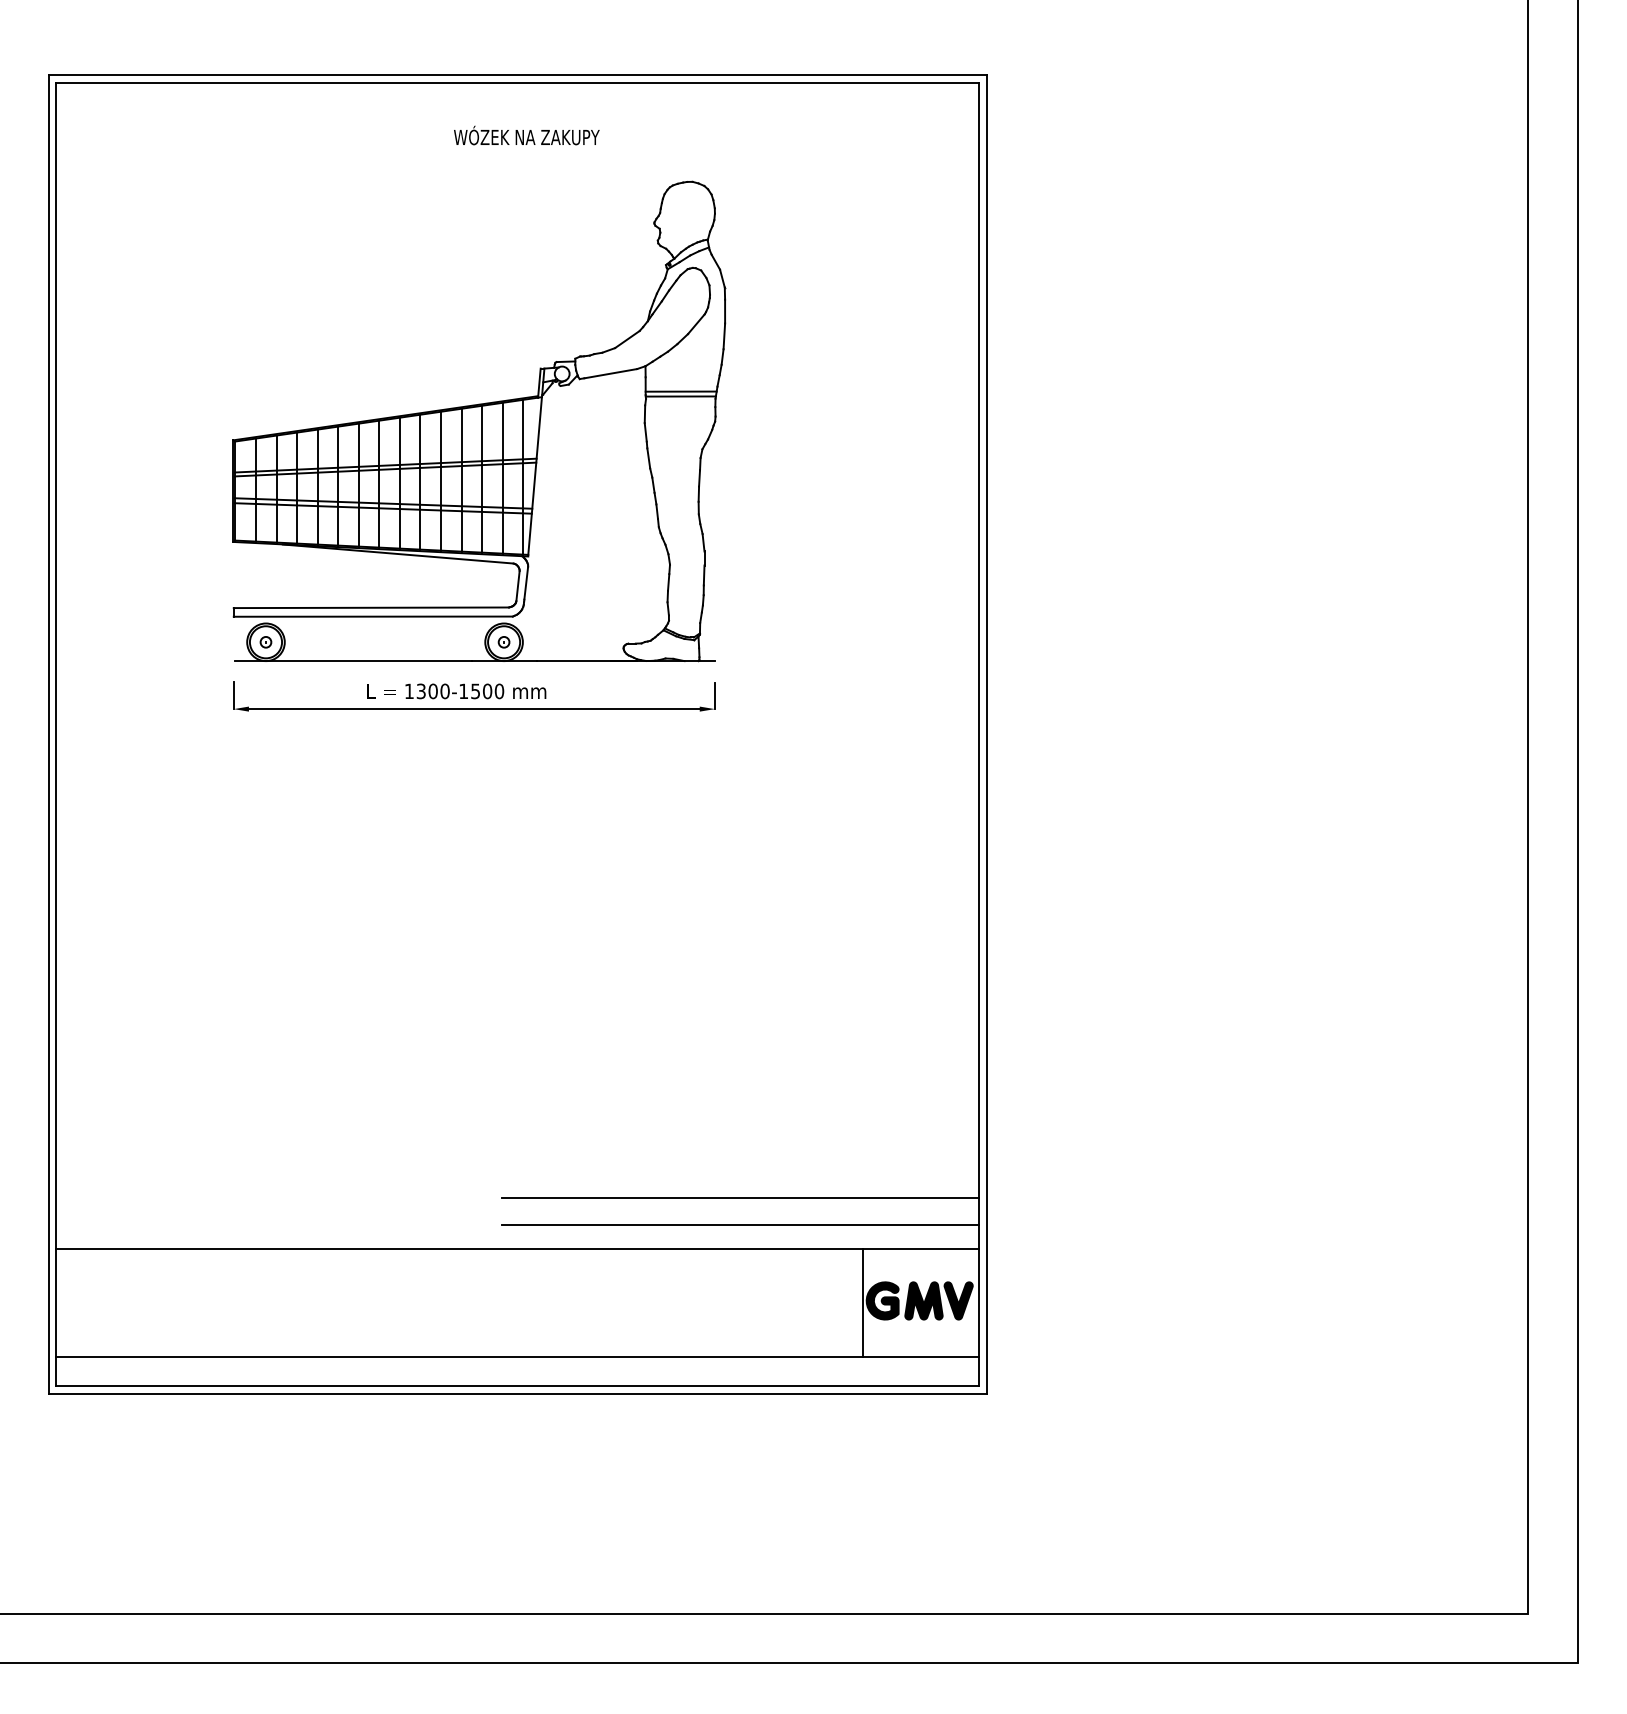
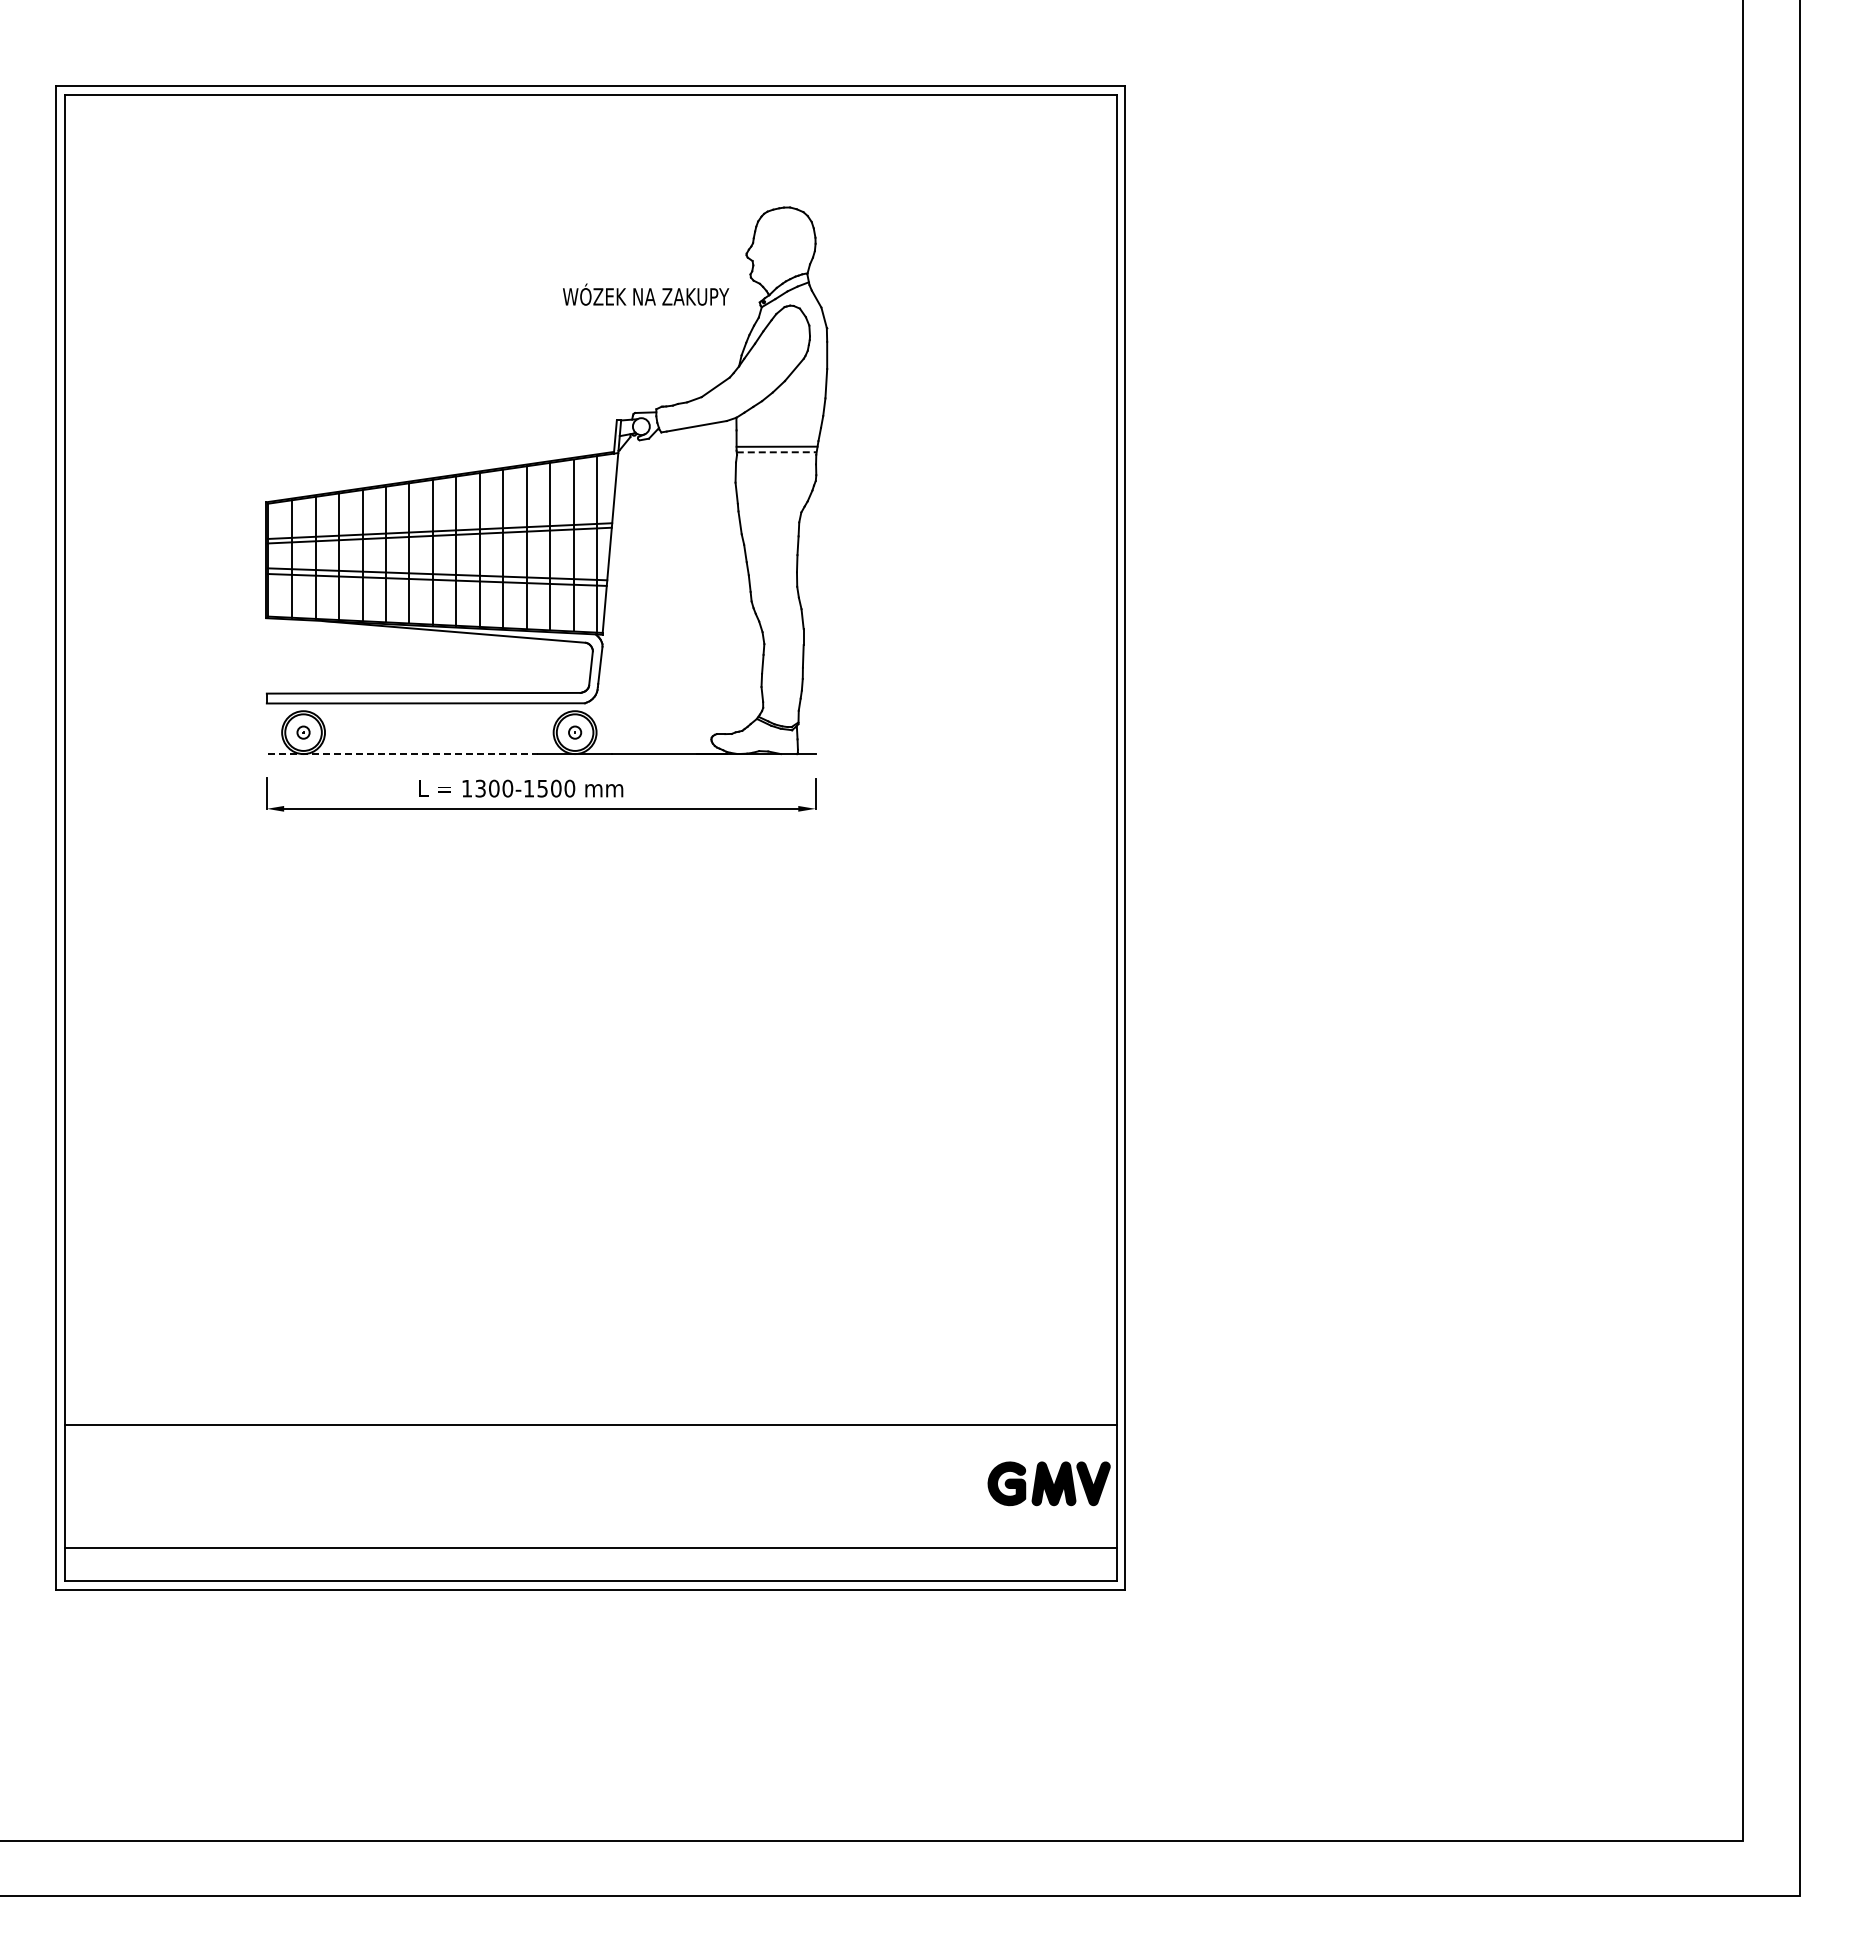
text: (527, 135) -> (646, 294), moved
line: (681, 396) -> (777, 452), solid -> dashed
line: (353, 661) -> (403, 754), solid -> dashed
line: (740, 1198) -> (844, 1366), removed
line: (740, 1224) -> (844, 1396), removed
line: (863, 1302) -> (984, 1485), removed

